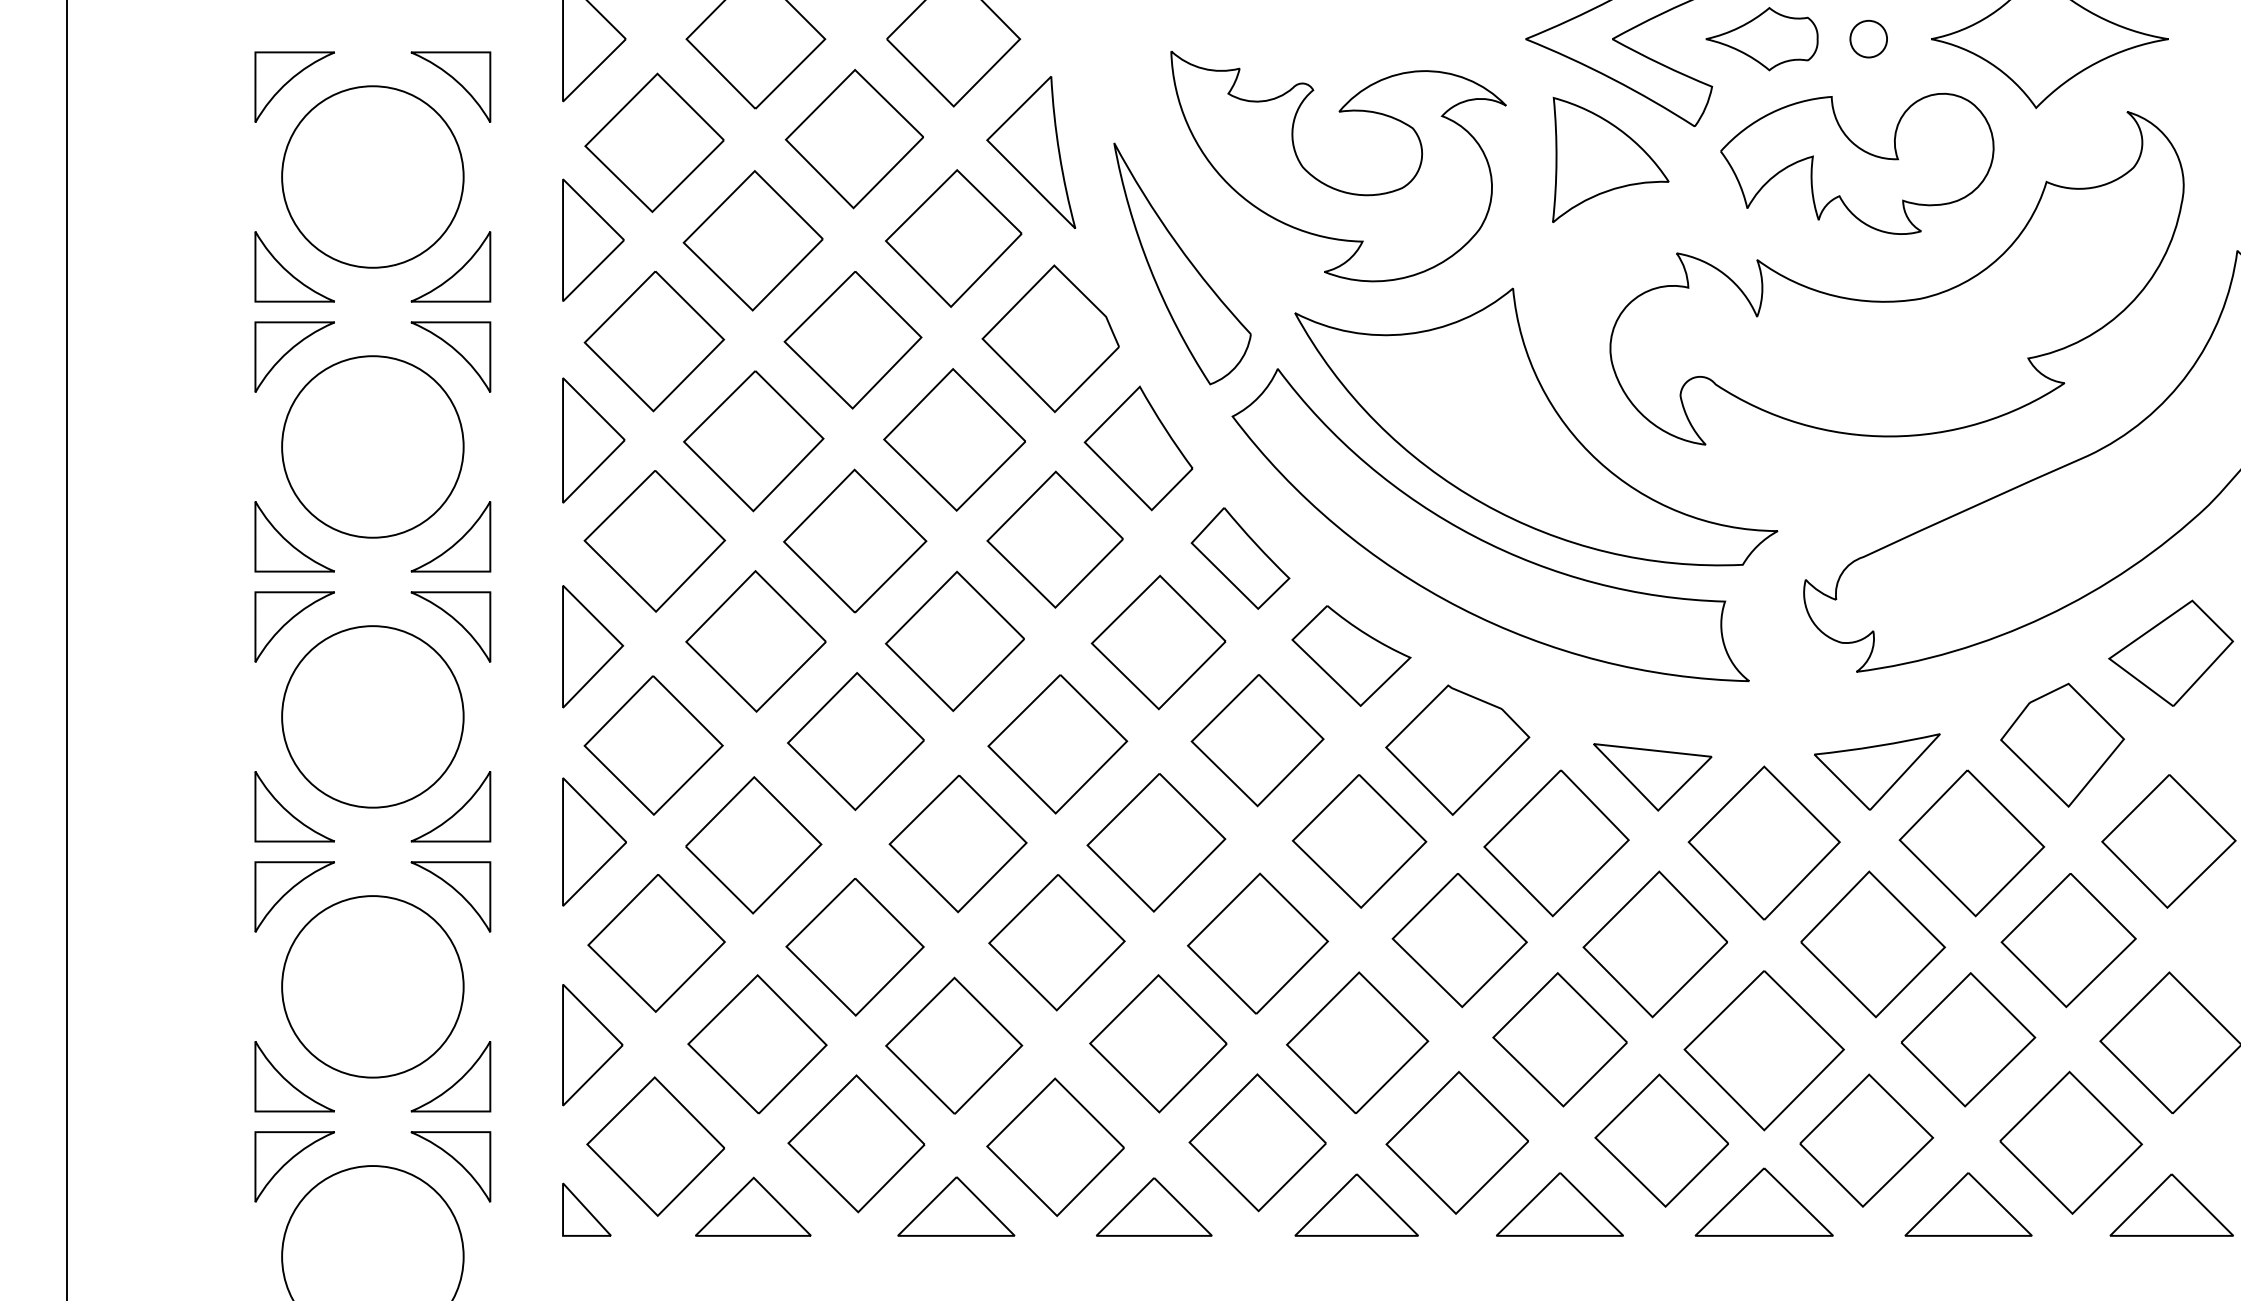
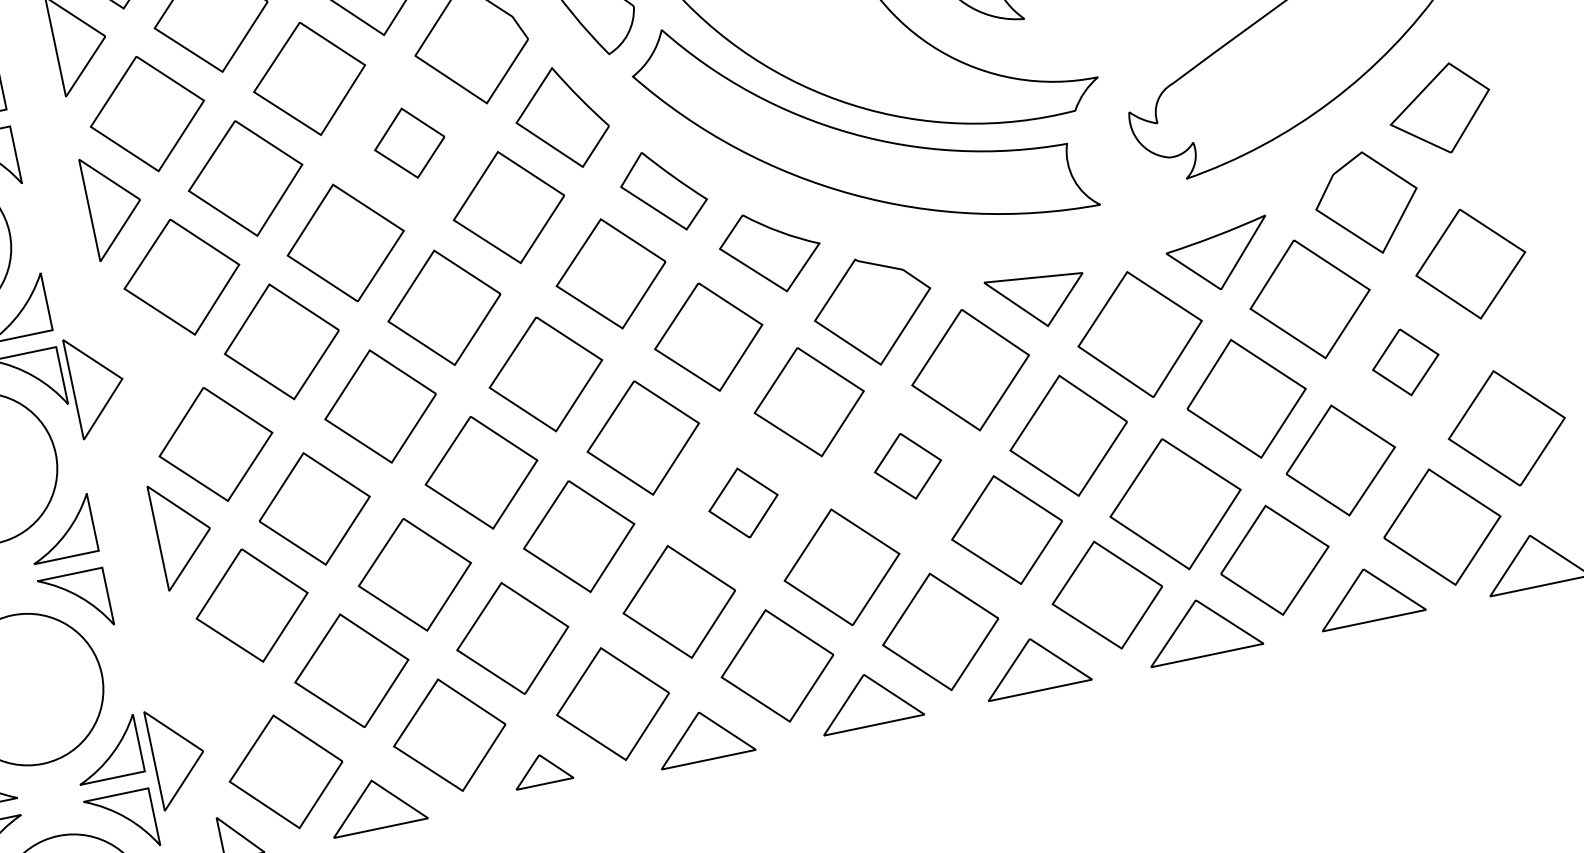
part: (954, 439) -> (409, 142), size x0.6
part: (593, 646) -> (98, 384), moved
part: (1459, 940) -> (907, 466), size x0.6
part: (2068, 940) -> (1405, 362), size x0.6
part: (1257, 943) -> (743, 503), size x0.6
part: (592, 1045) -> (178, 756), moved
part: (956, 1206) -> (542, 769), size x0.6

